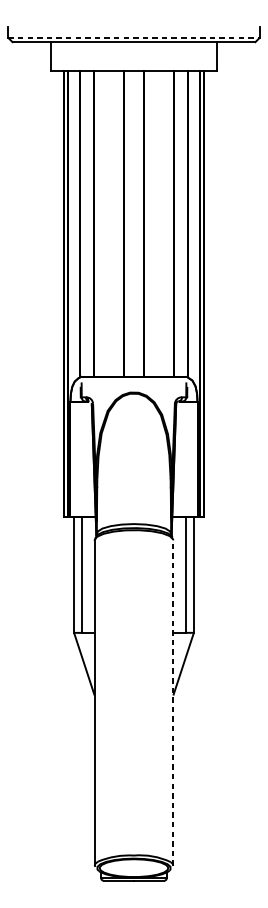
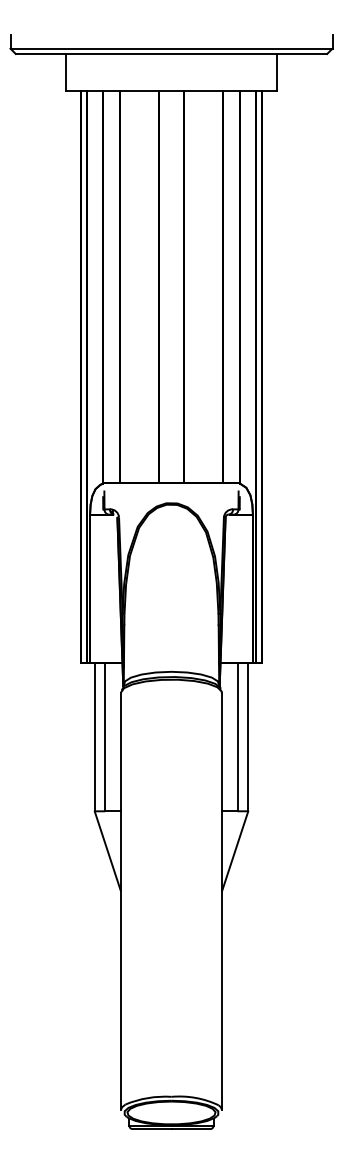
line: (134, 37) -> (171, 48), dashed -> solid
line: (173, 703) -> (221, 901), dashed -> solid

